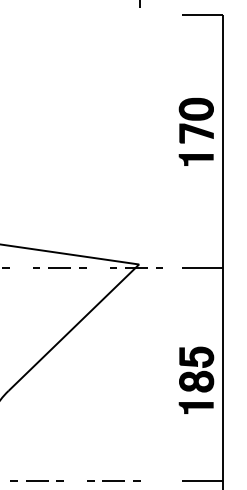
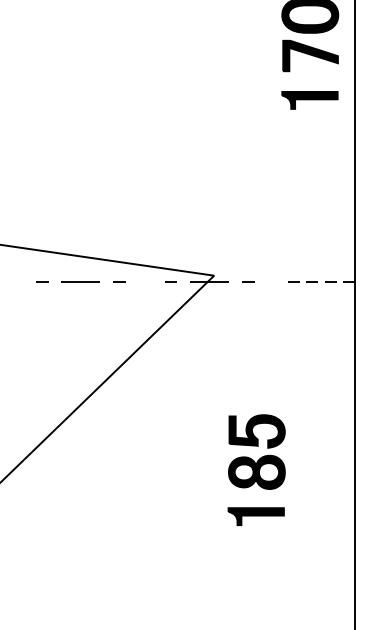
line: (202, 268) -> (320, 282), solid -> dashed
part: (196, 379) -> (256, 468), moved

